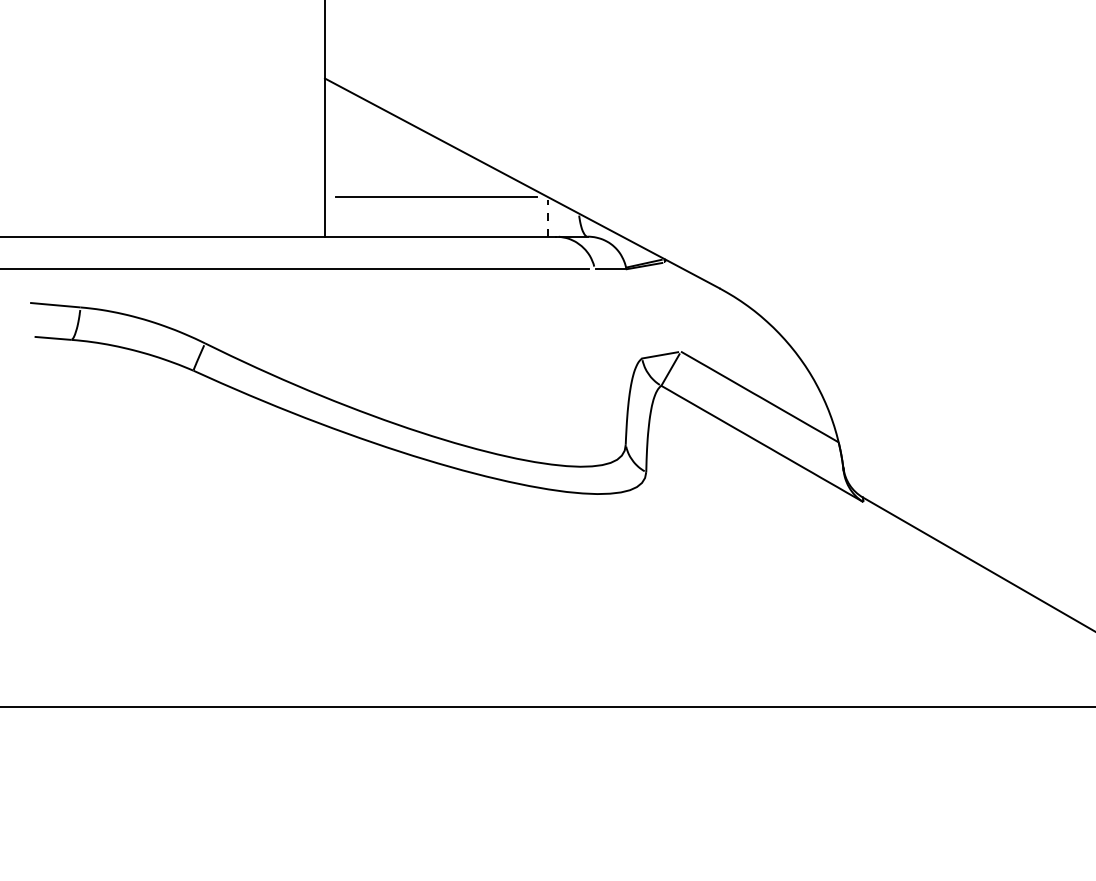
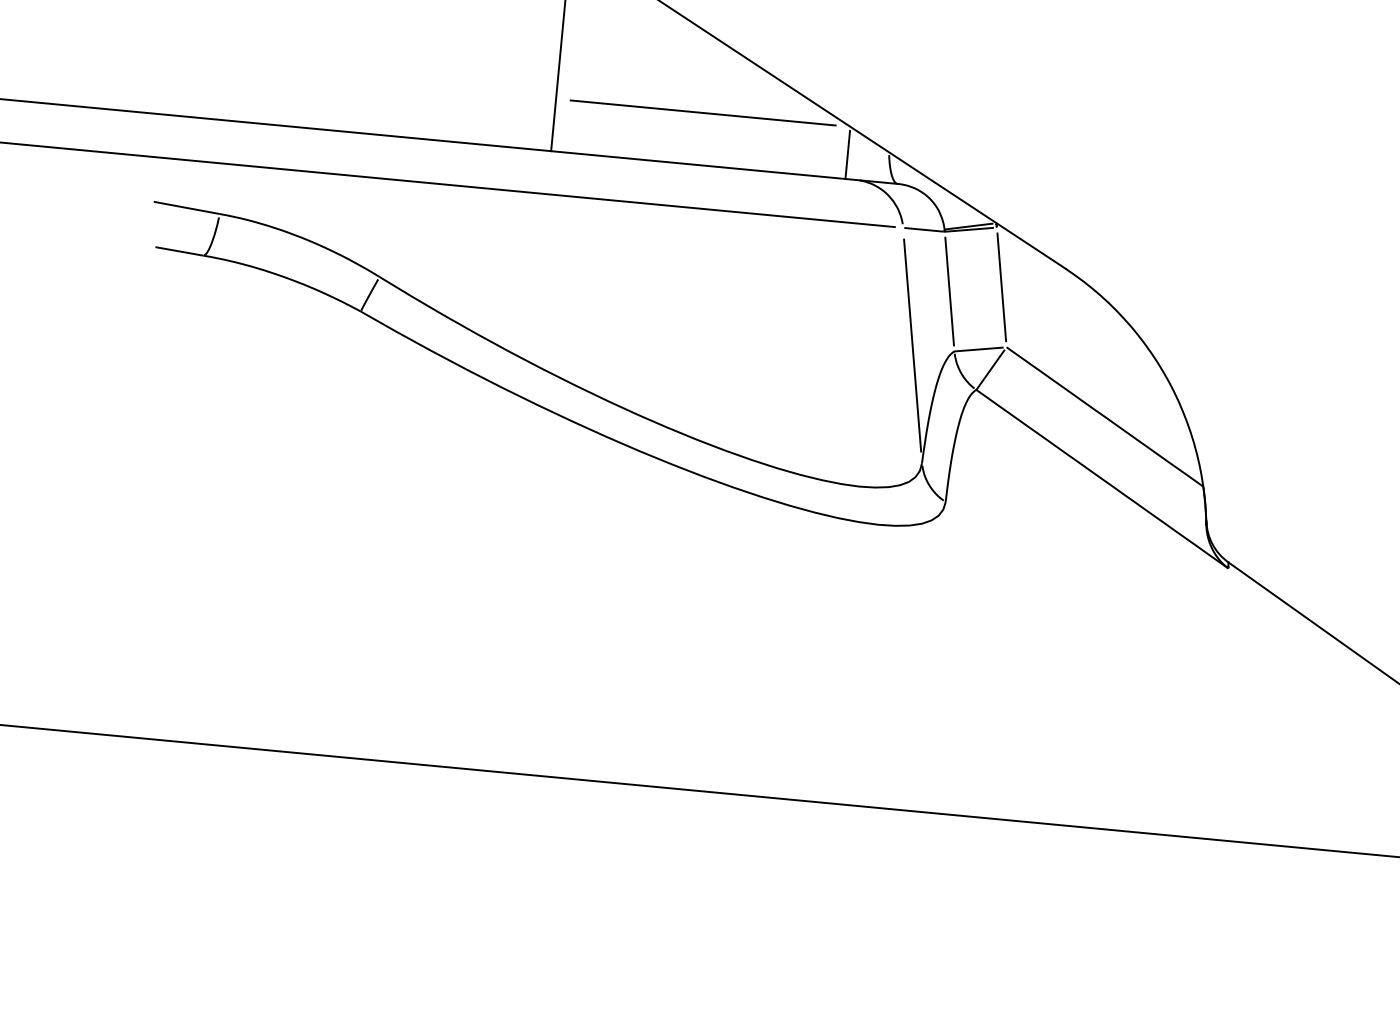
line: (548, 217) -> (848, 153), dashed -> solid
line: (673, 306) -> (1002, 286), added
line: (634, 313) -> (949, 291), added
line: (610, 357) -> (912, 346), added

